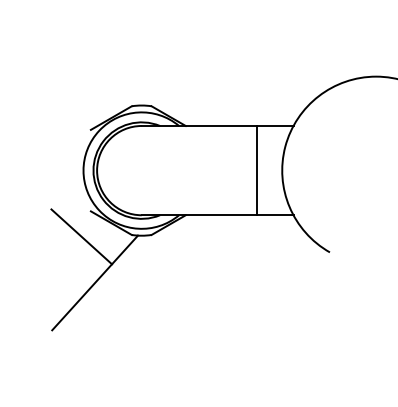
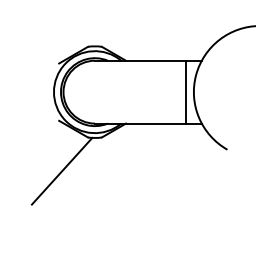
line: (256, 170) -> (186, 92), moved
line: (81, 236) -> (52, 138), removed

